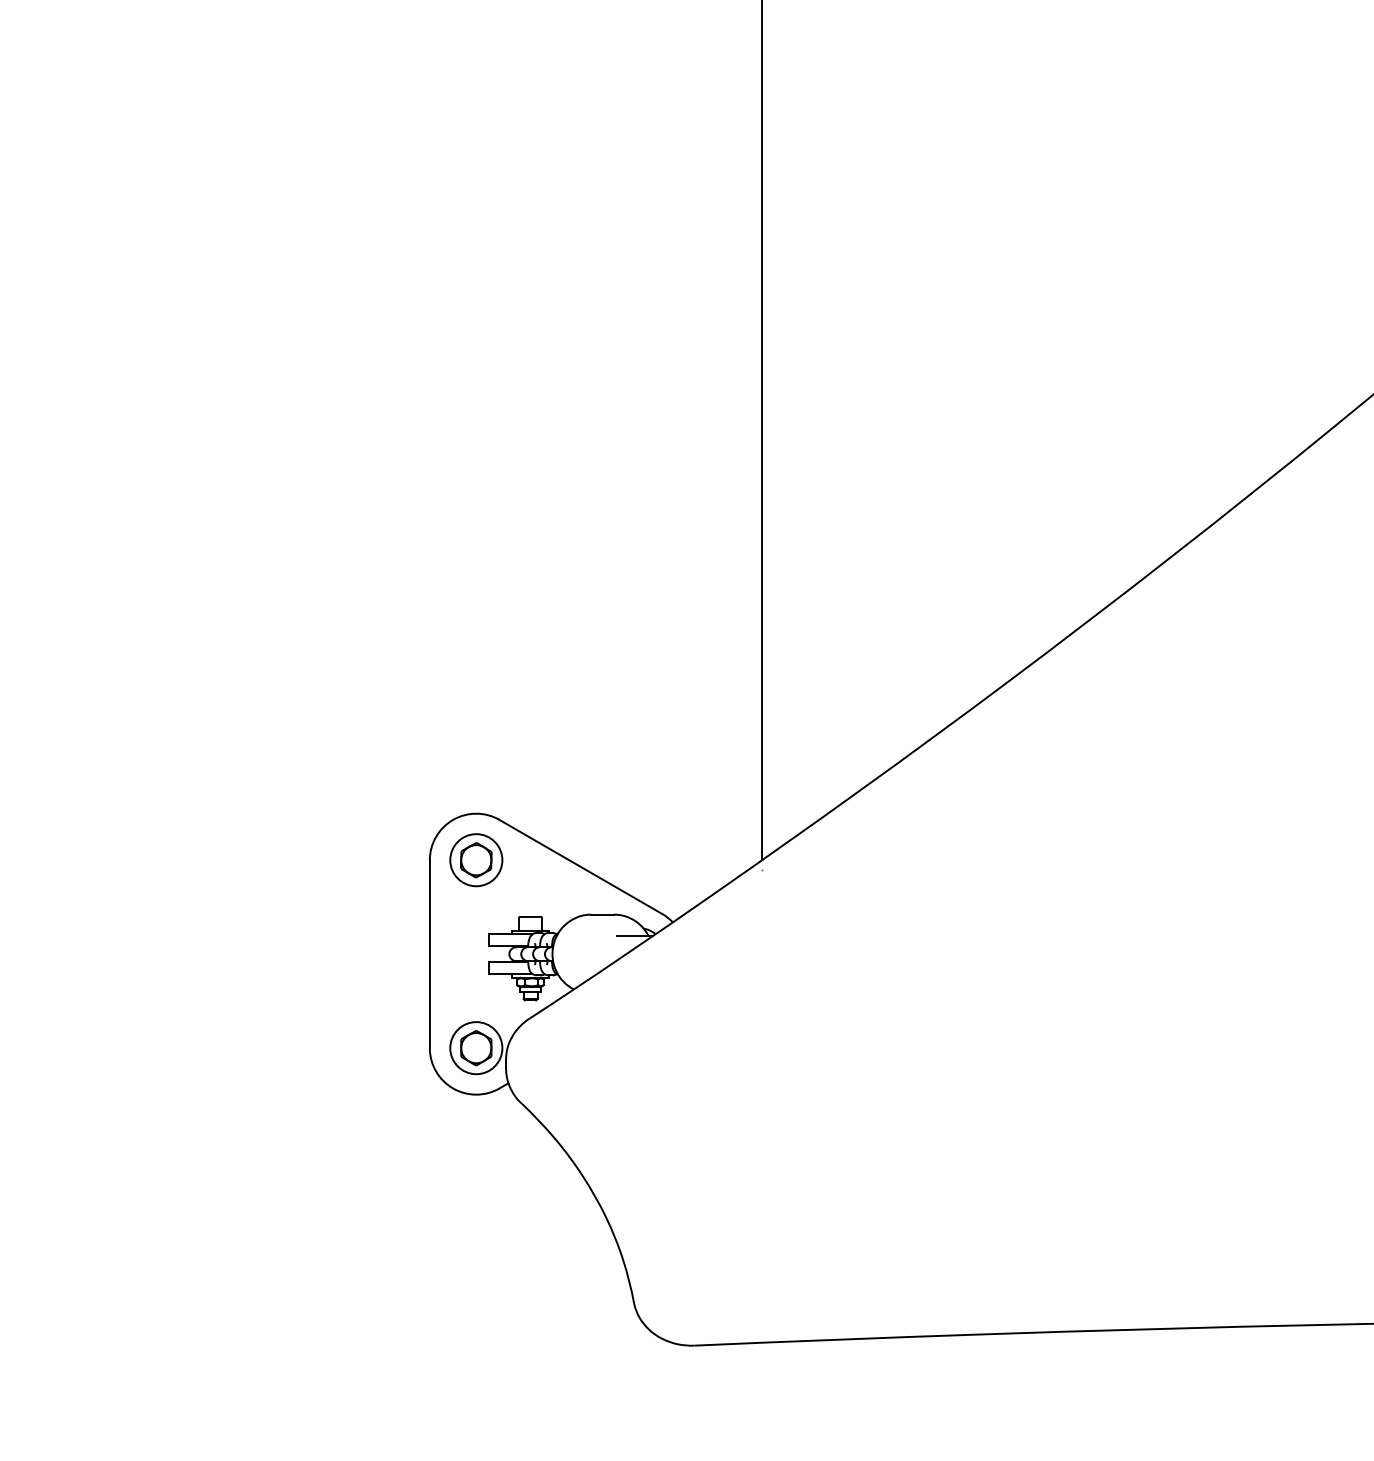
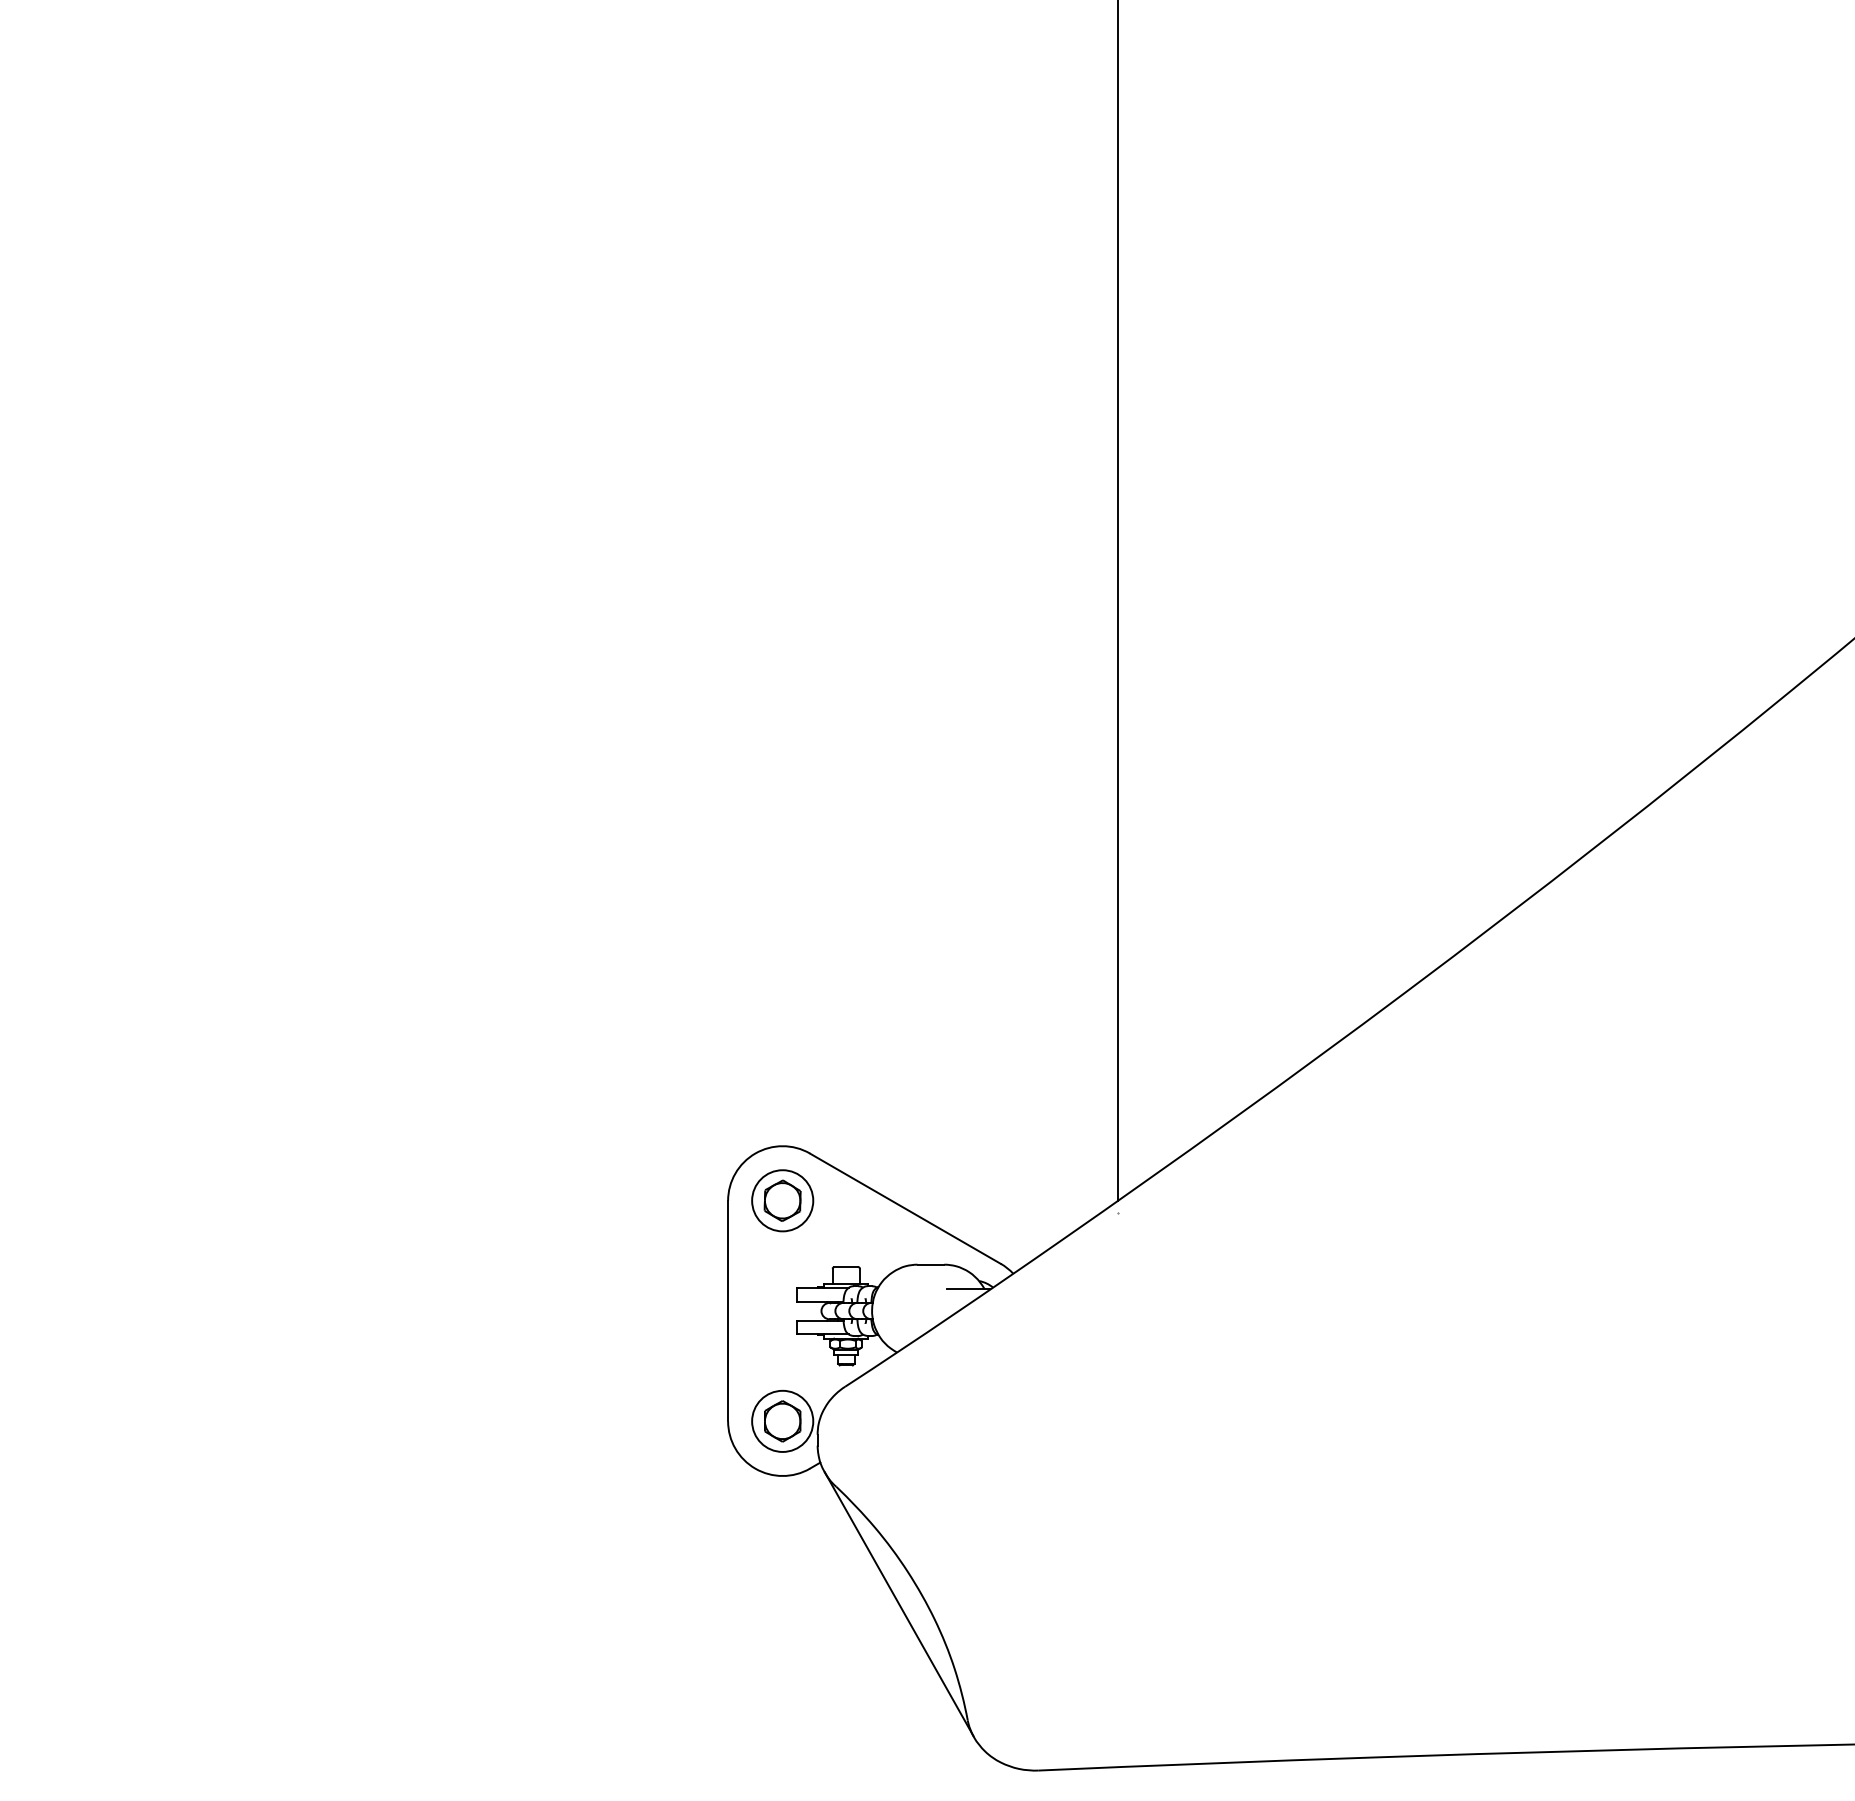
line: (575, 1204) -> (898, 1604), added

